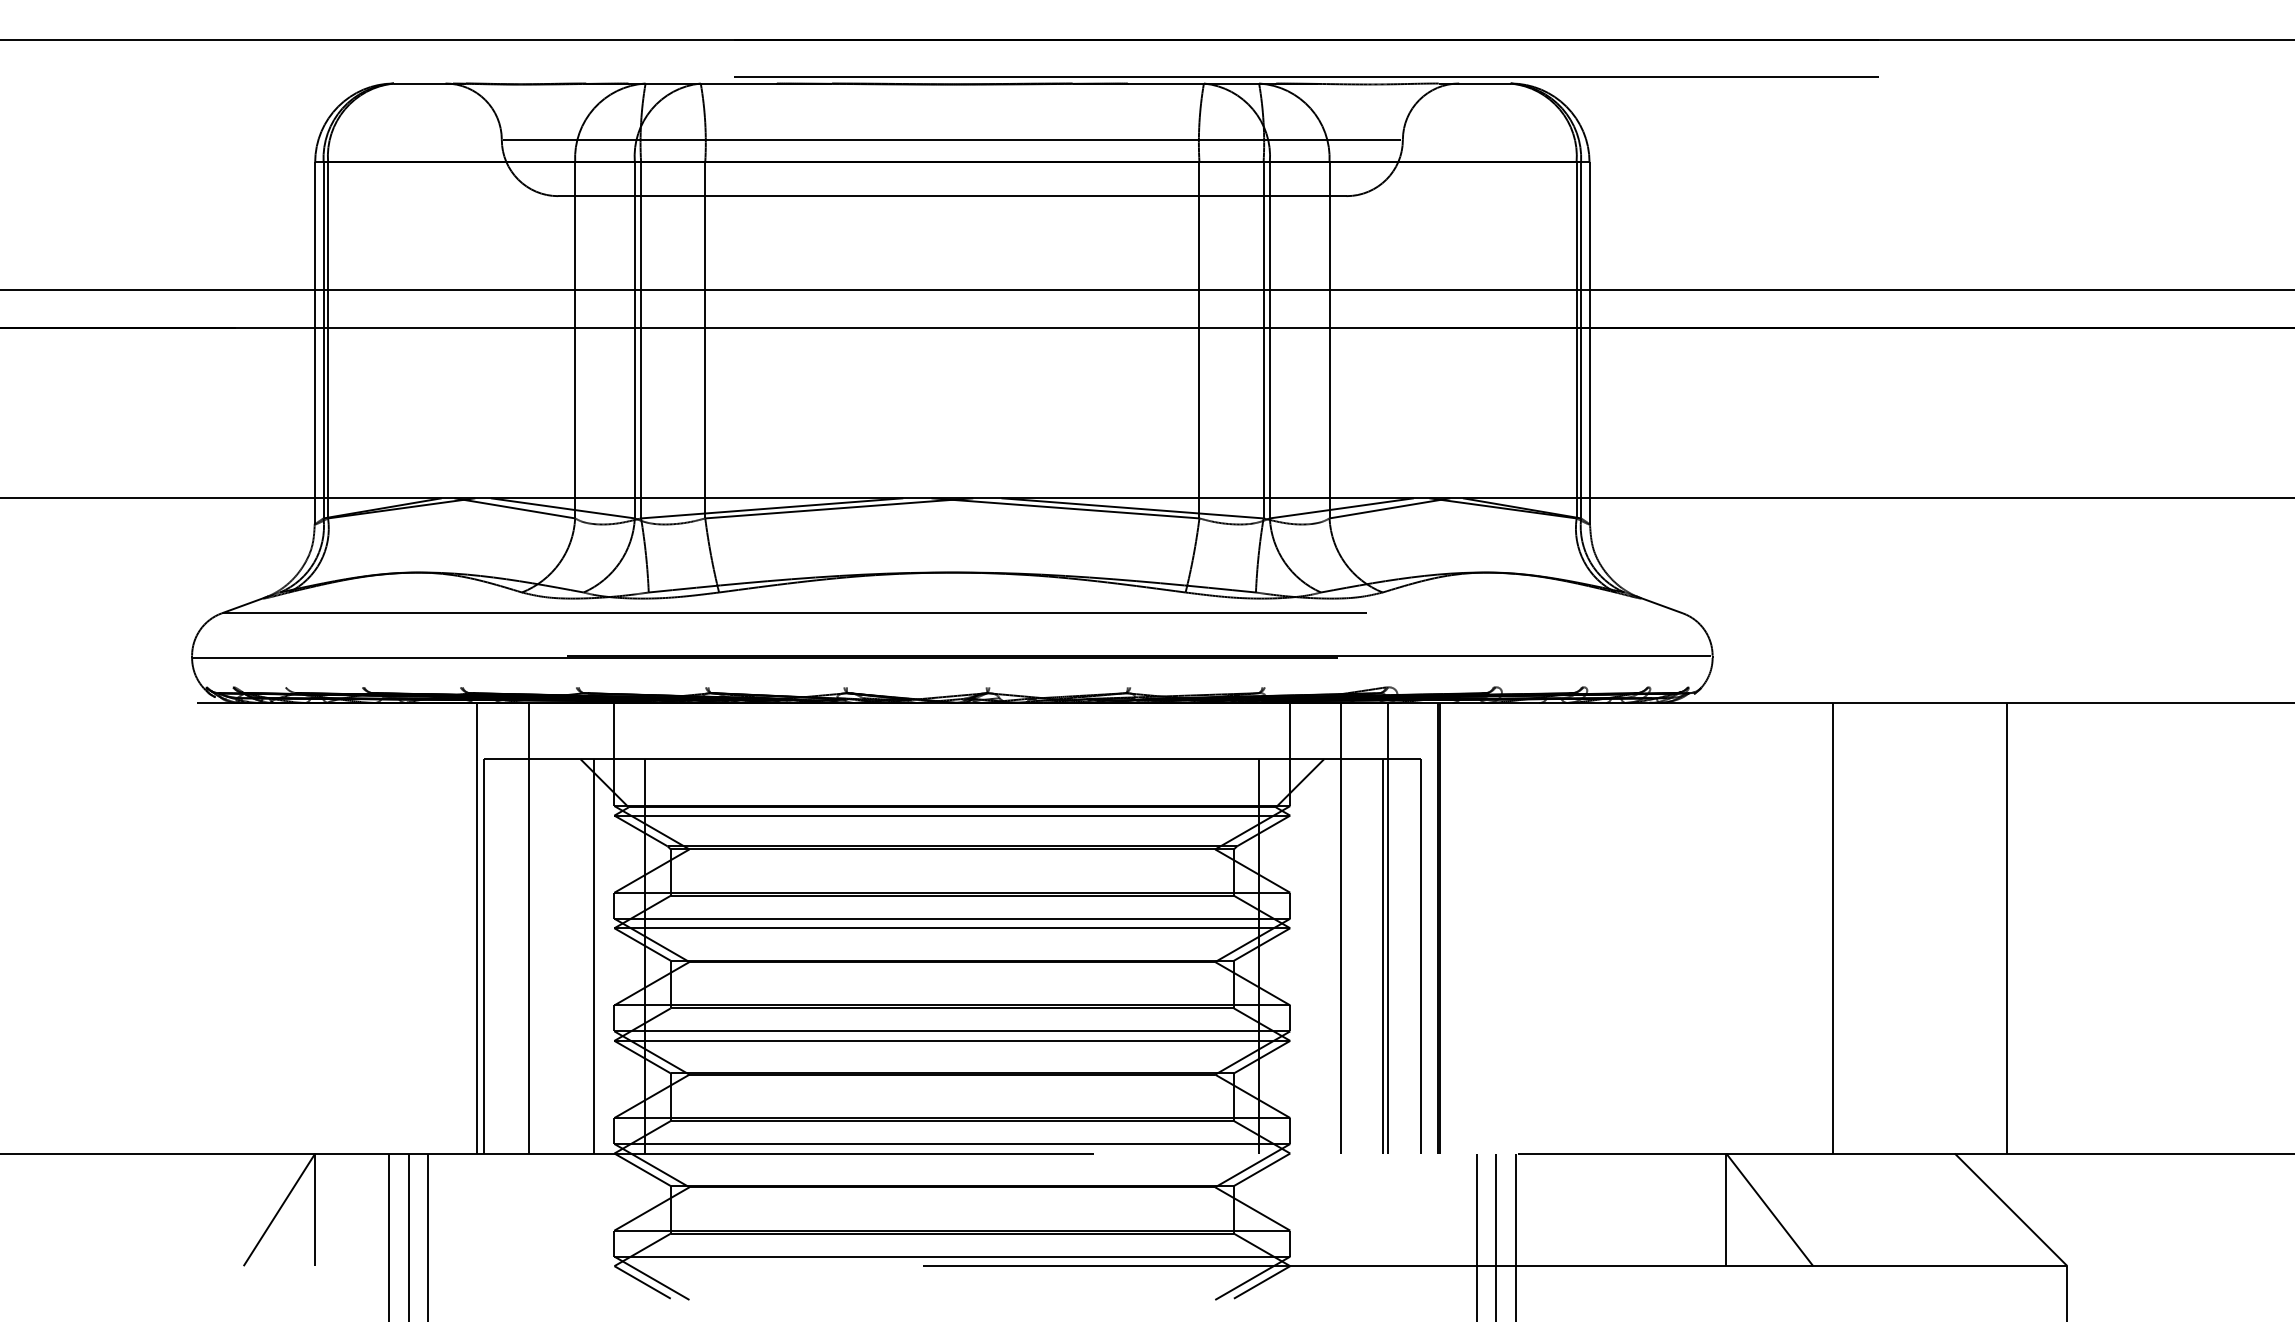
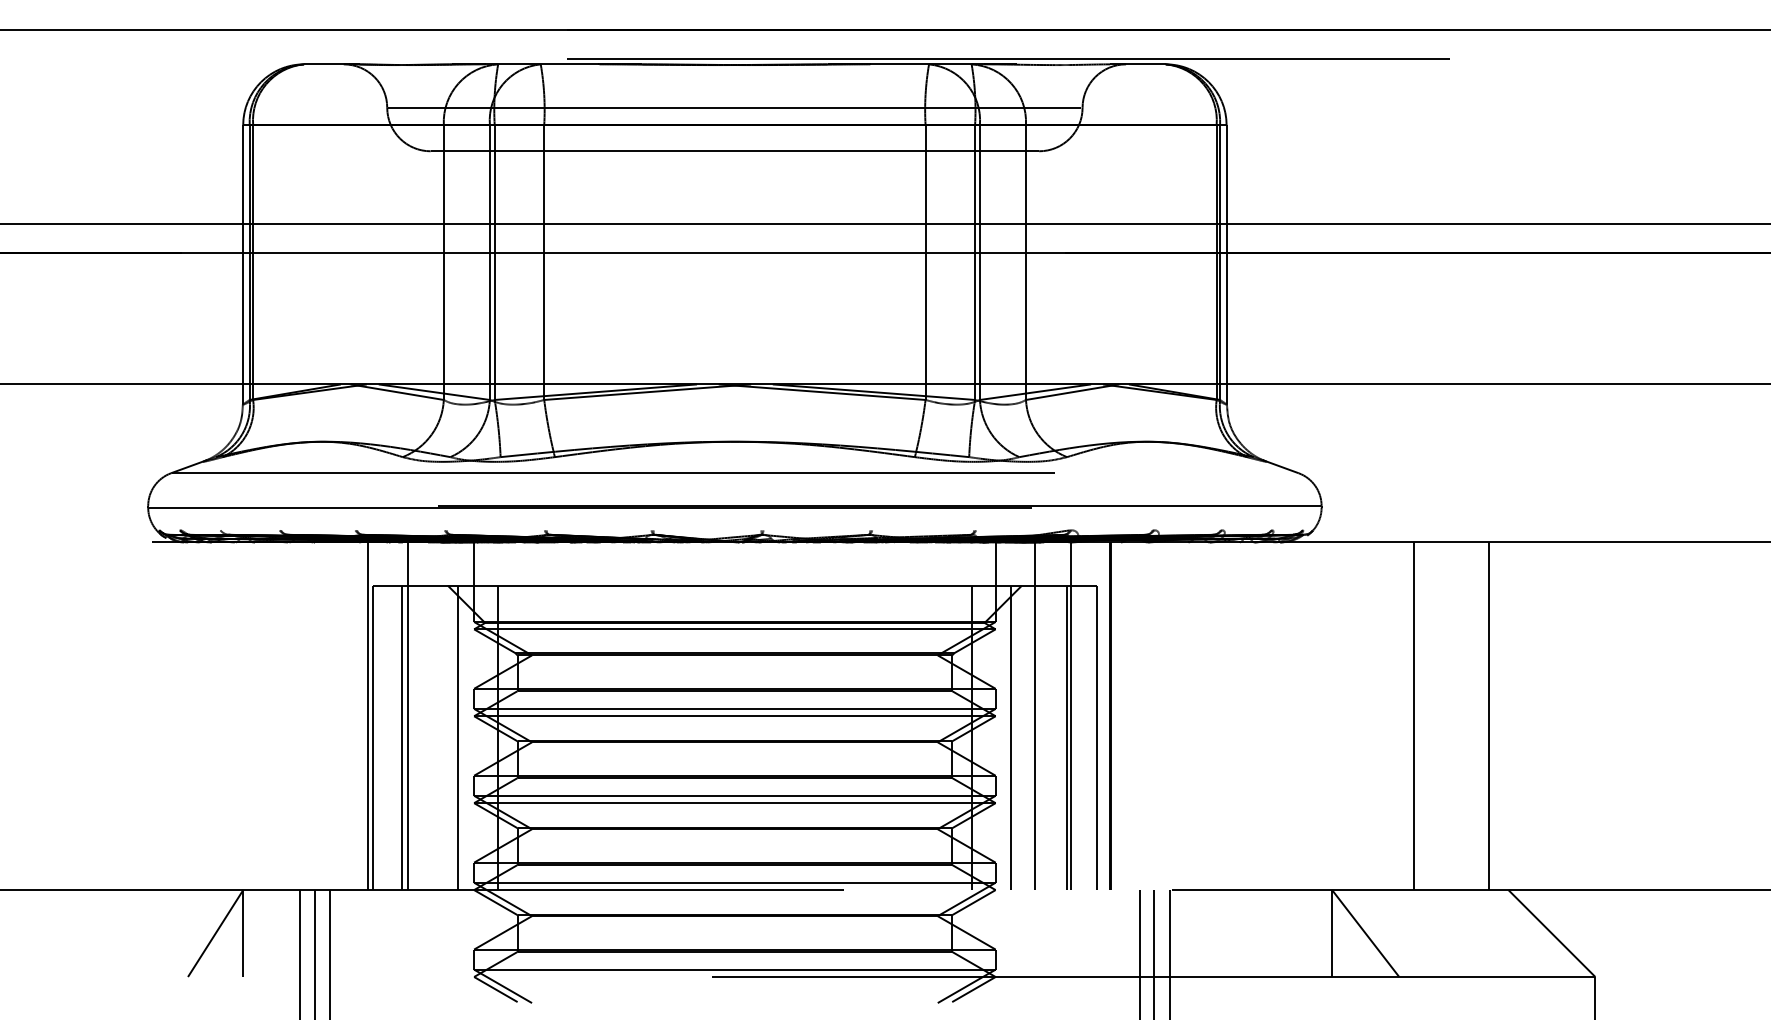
line: (2007, 928) -> (1488, 716), moved
line: (521, 956) -> (402, 738), added
line: (1310, 956) -> (1011, 738), added

